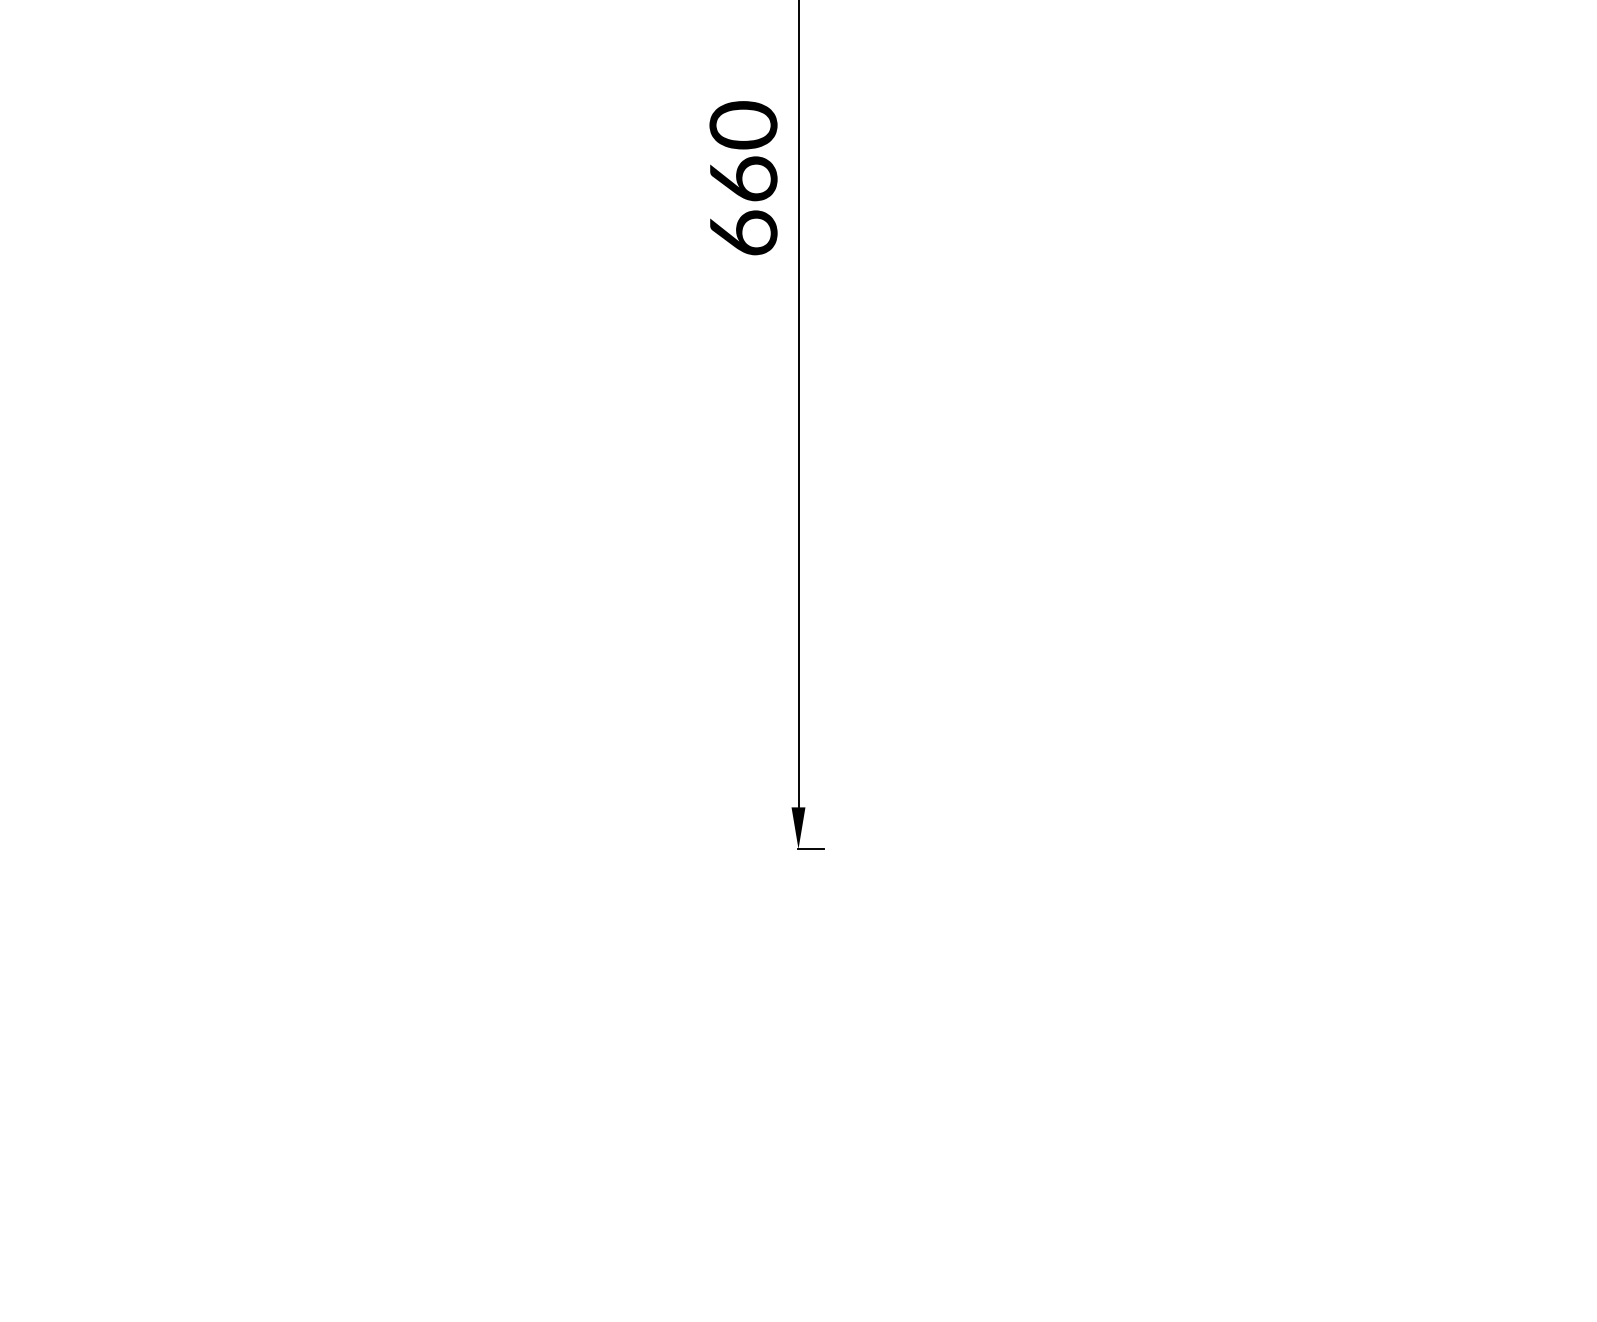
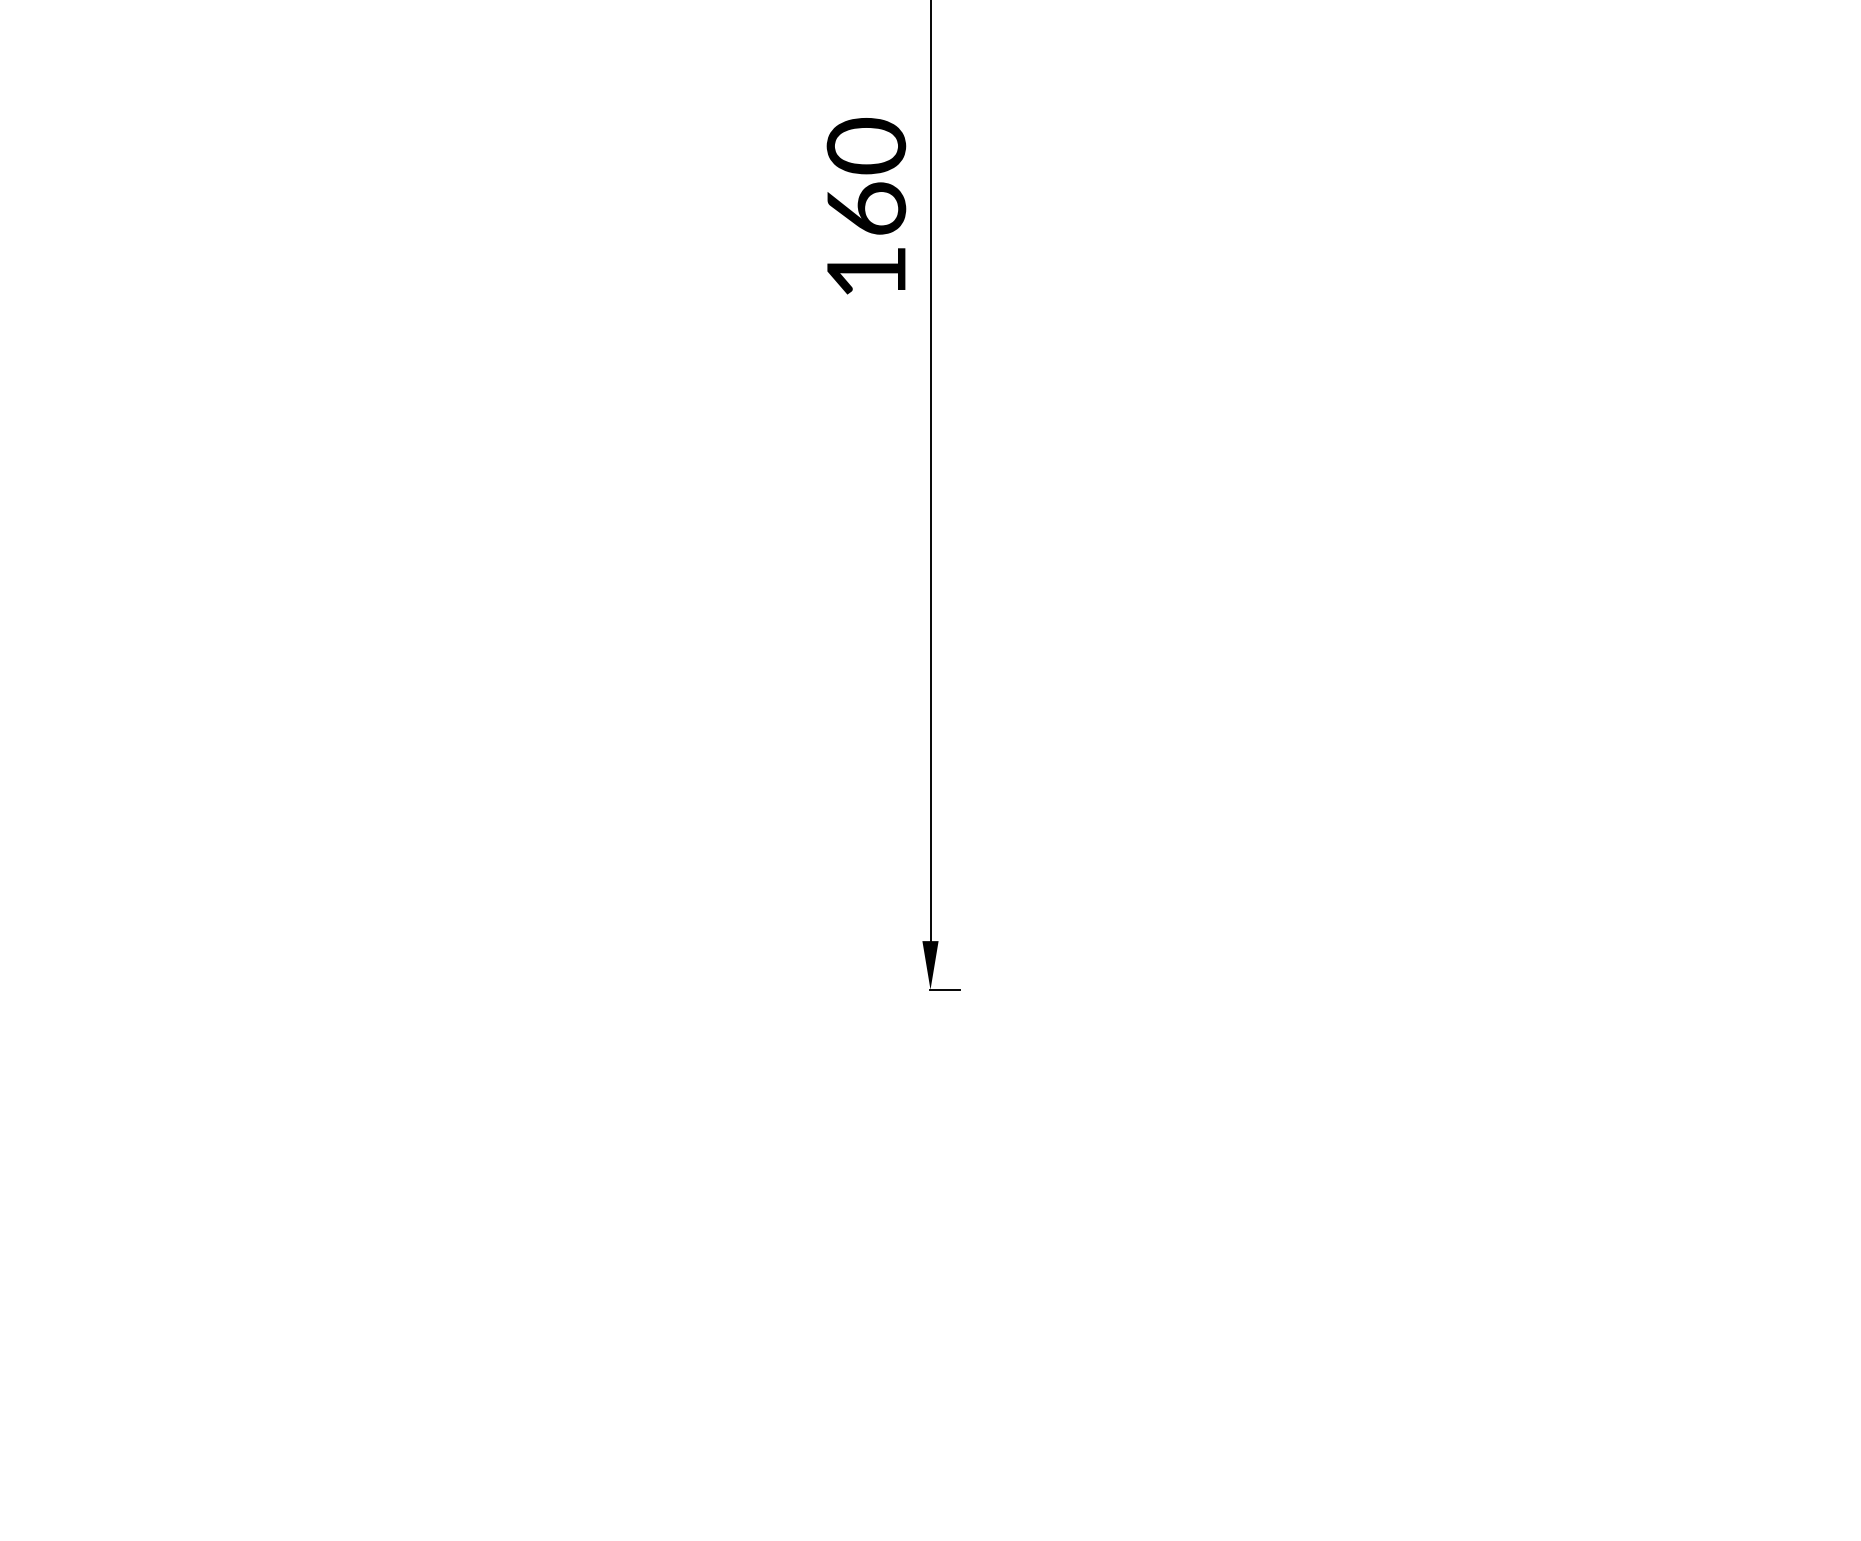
text: (743, 232) -> (866, 271), 660 -> 160

